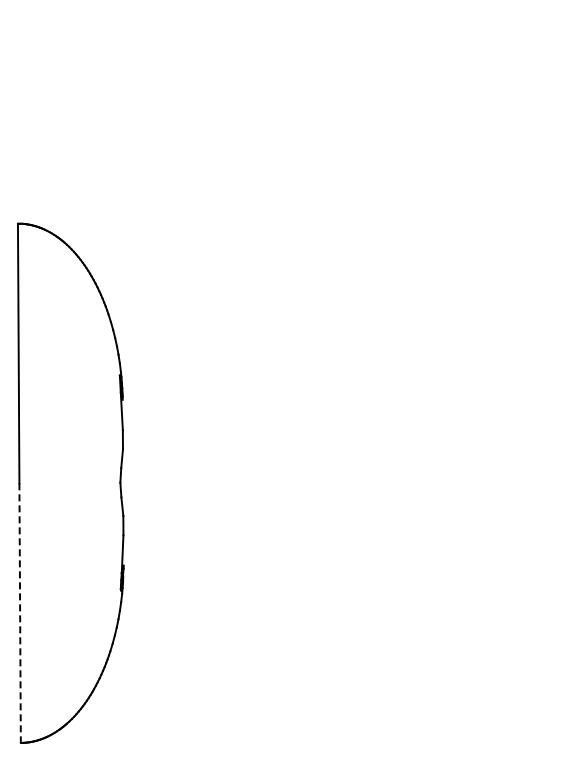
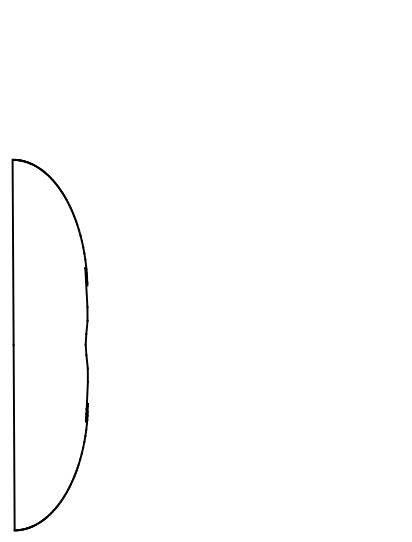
line: (20, 613) -> (14, 437), dashed -> solid

